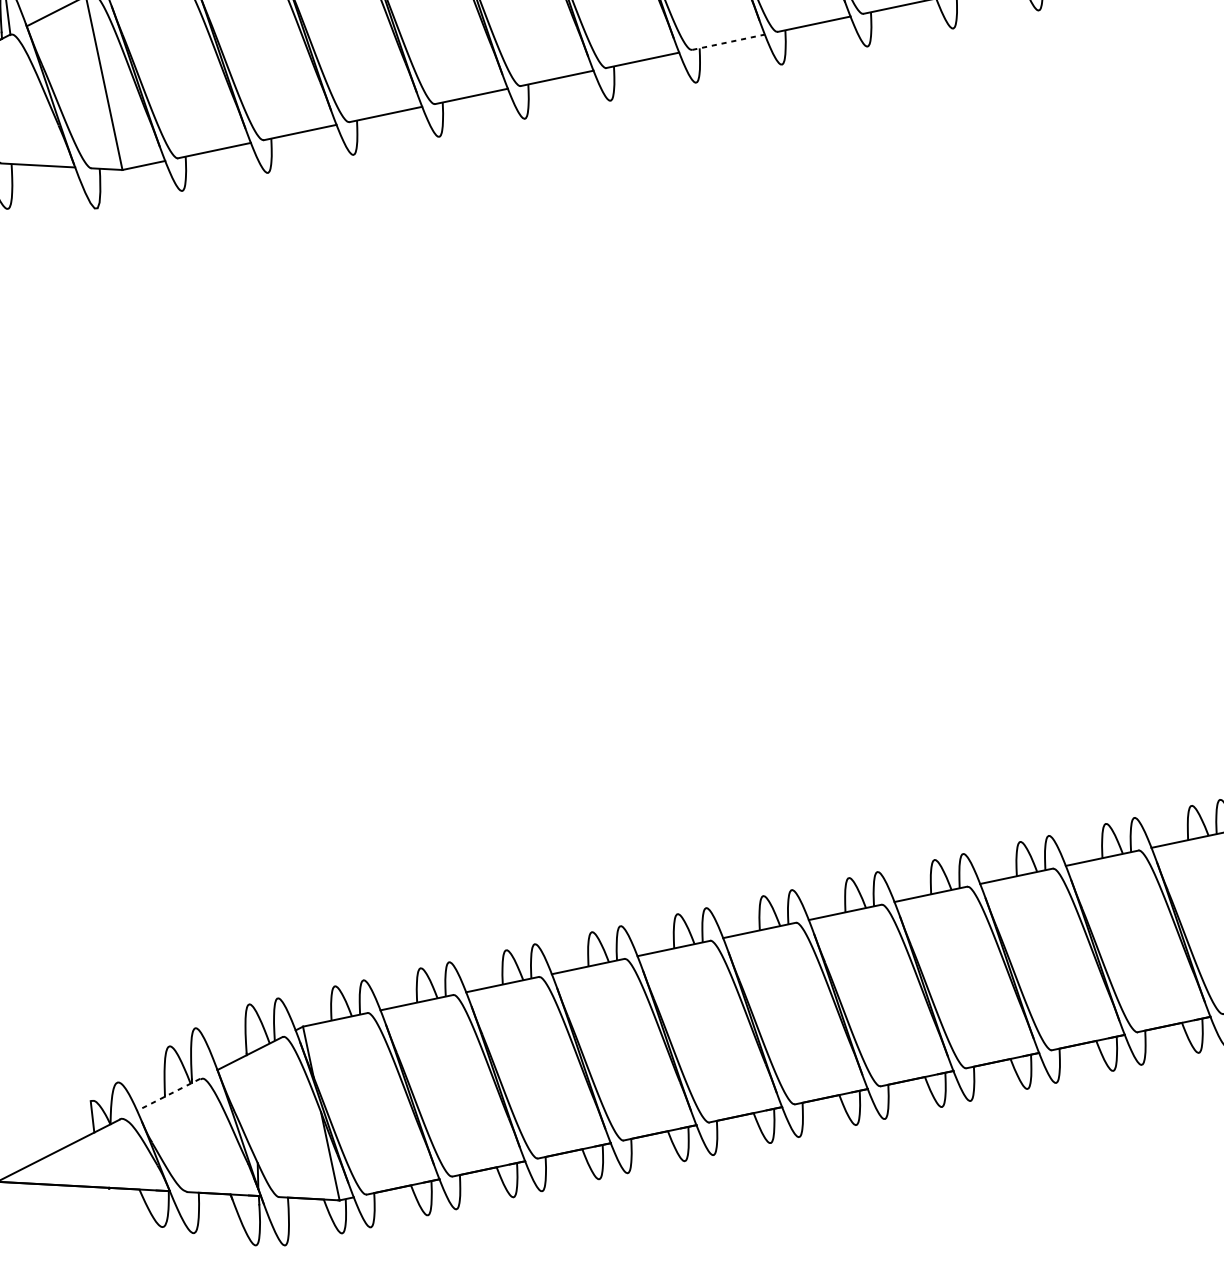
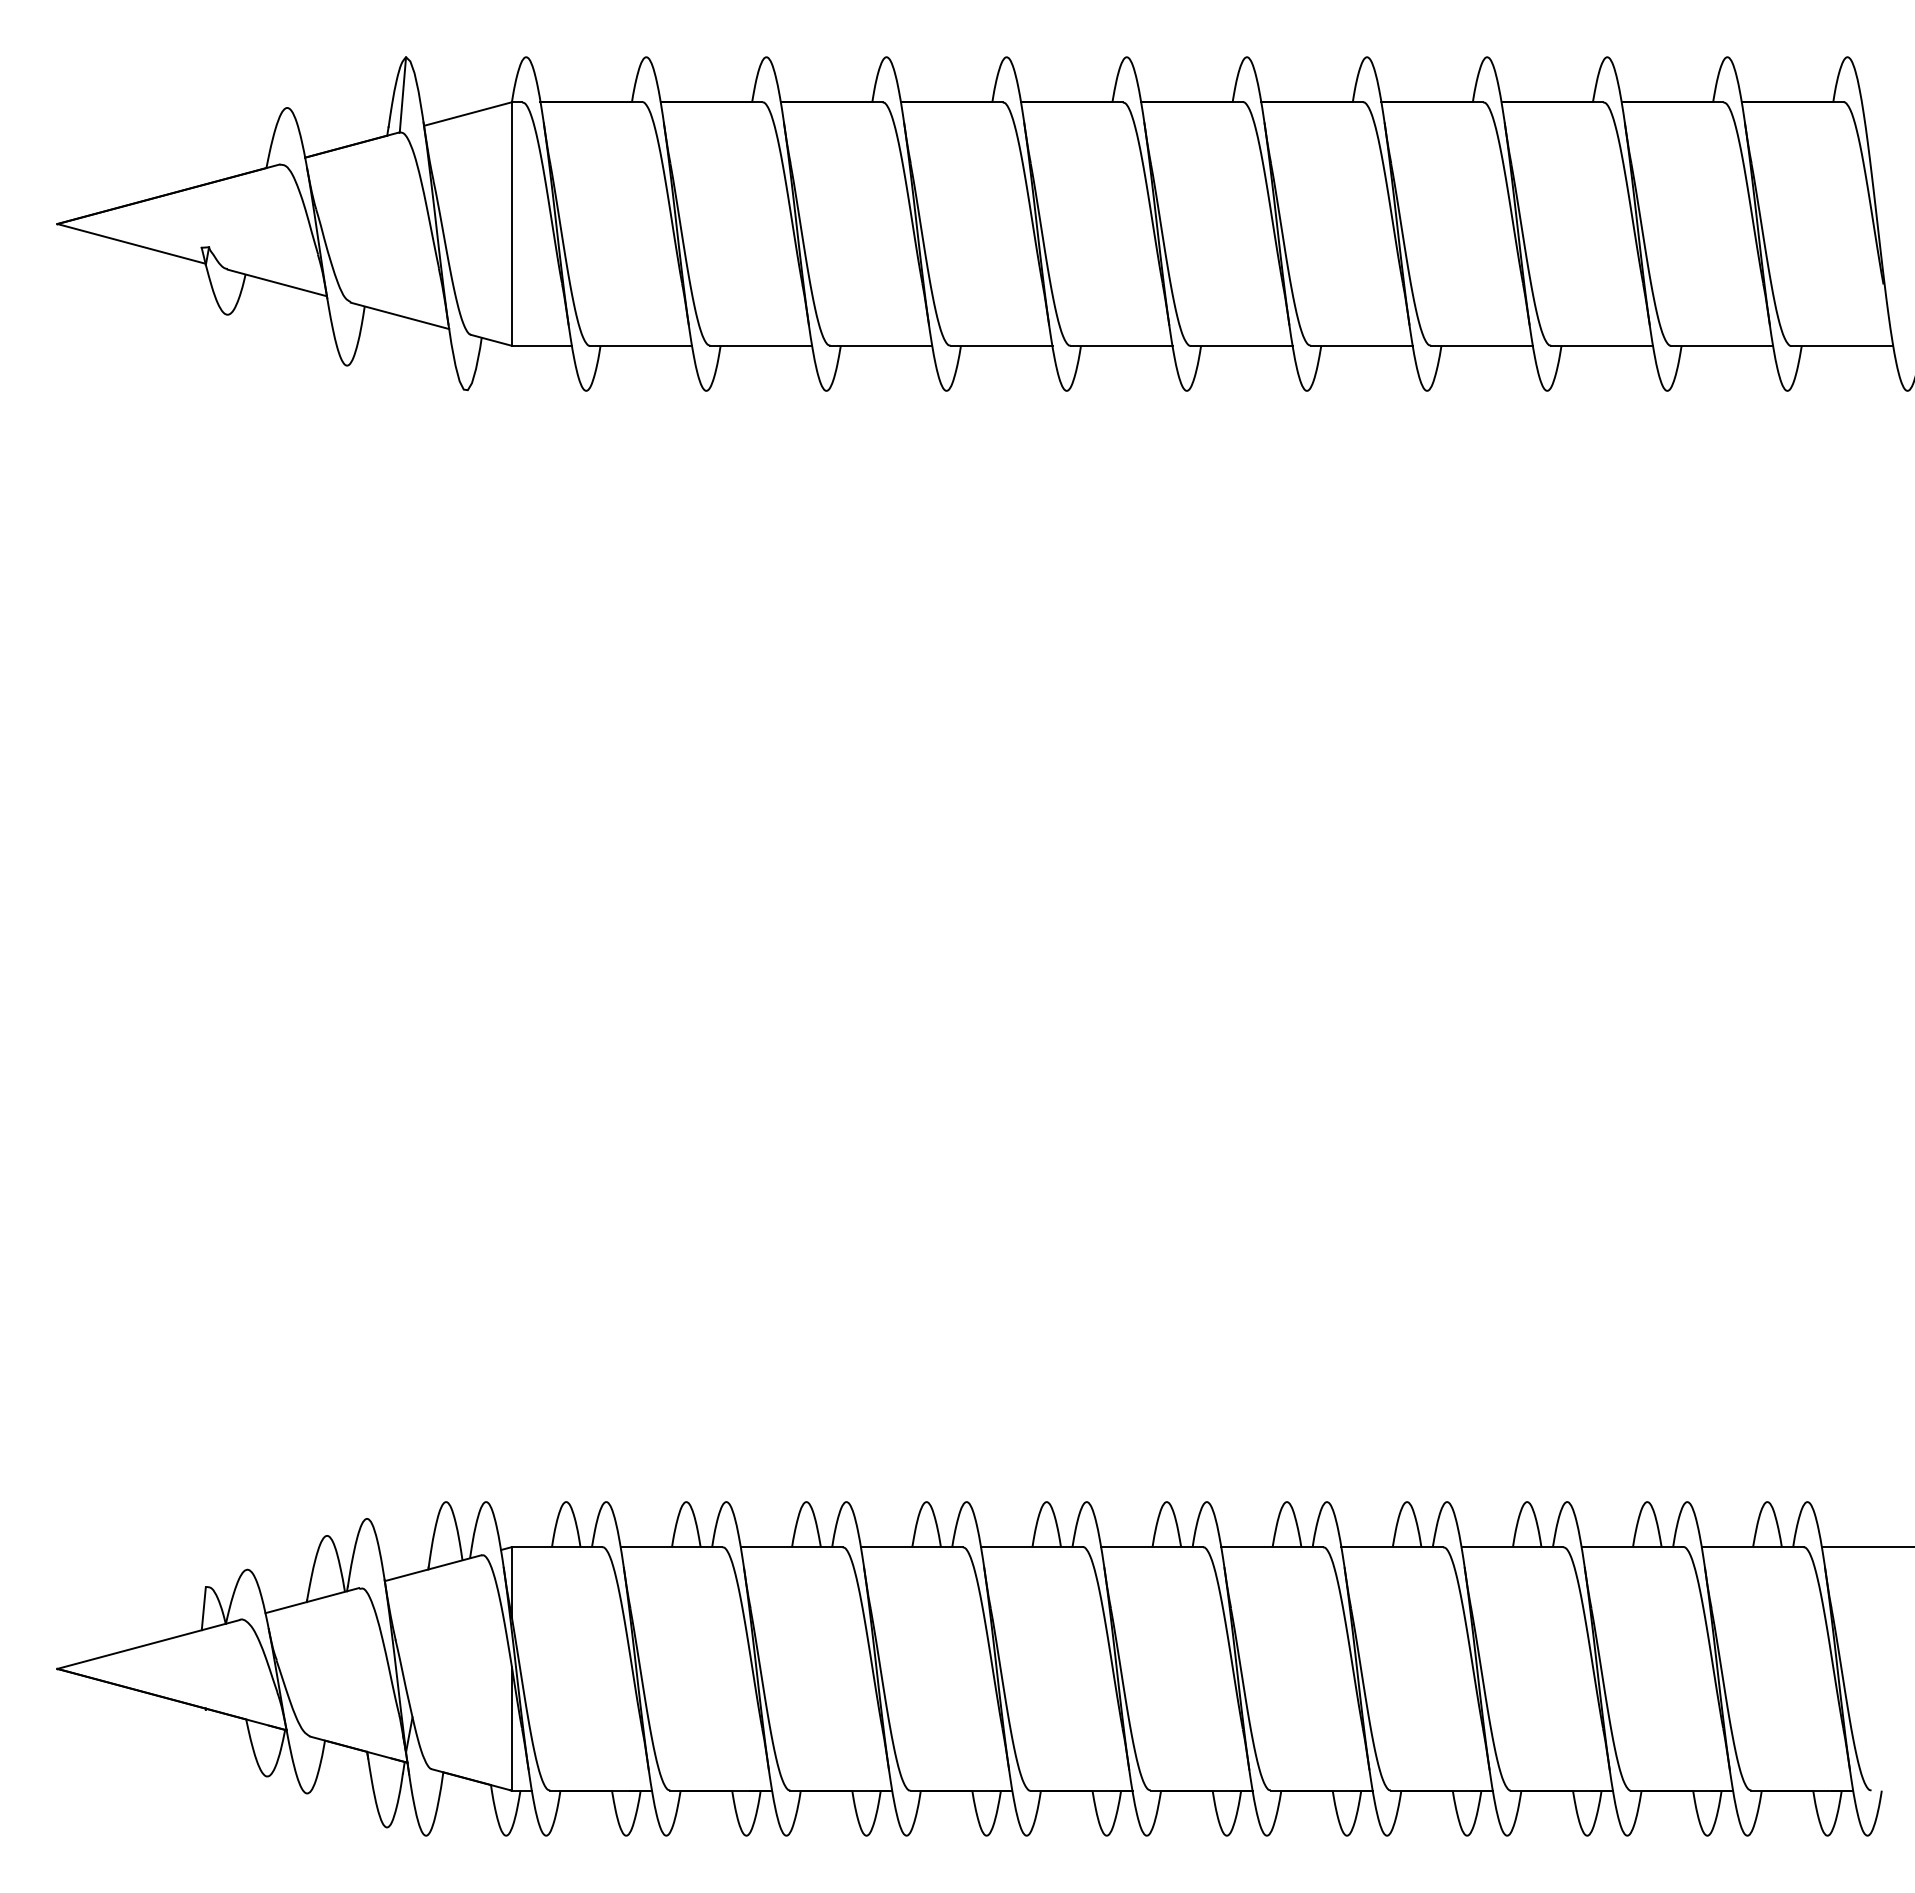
line: (728, 42) -> (1361, 345), dashed -> solid
line: (168, 1094) -> (311, 1600), dashed -> solid

